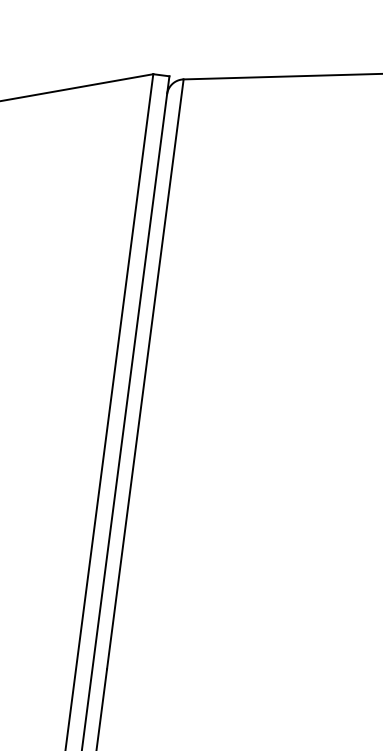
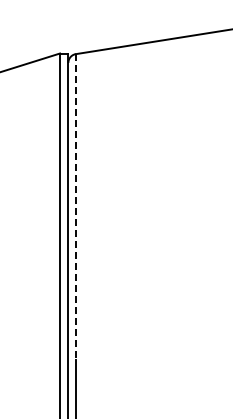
line: (144, 375) -> (75, 207), solid -> dashed

